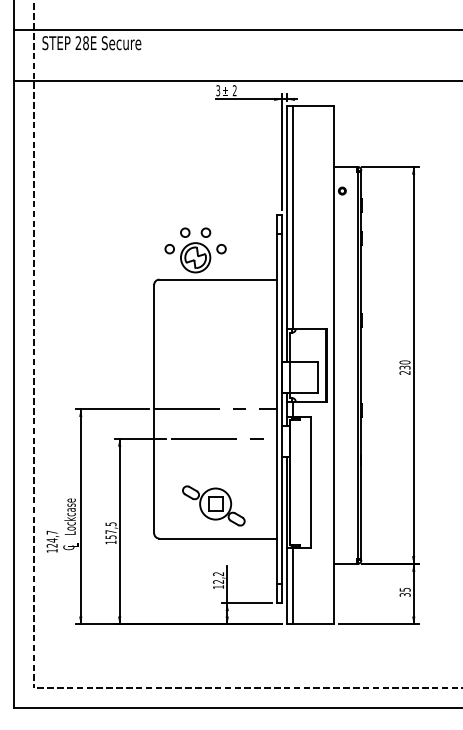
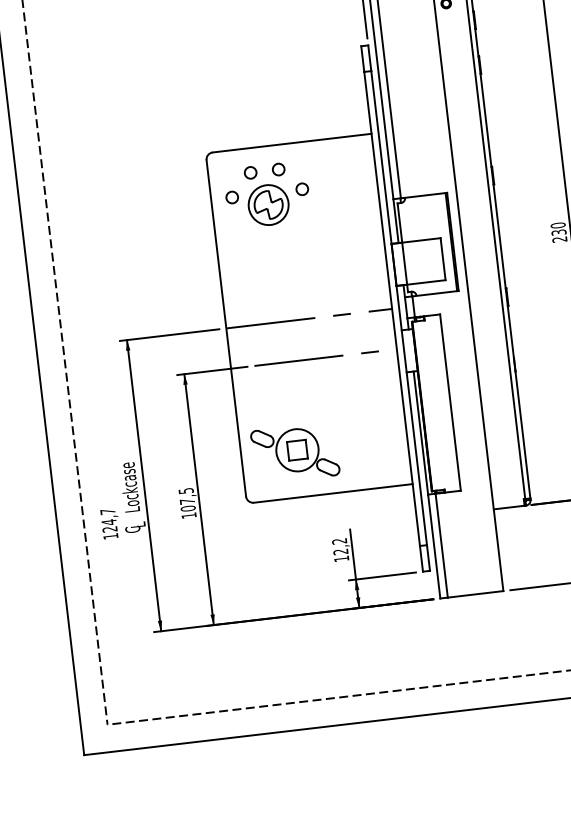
part: (195, 250) -> (267, 195), moved
part: (213, 505) -> (294, 452), moved
text: (110, 537) -> (187, 509), 157,5 -> 107,5

